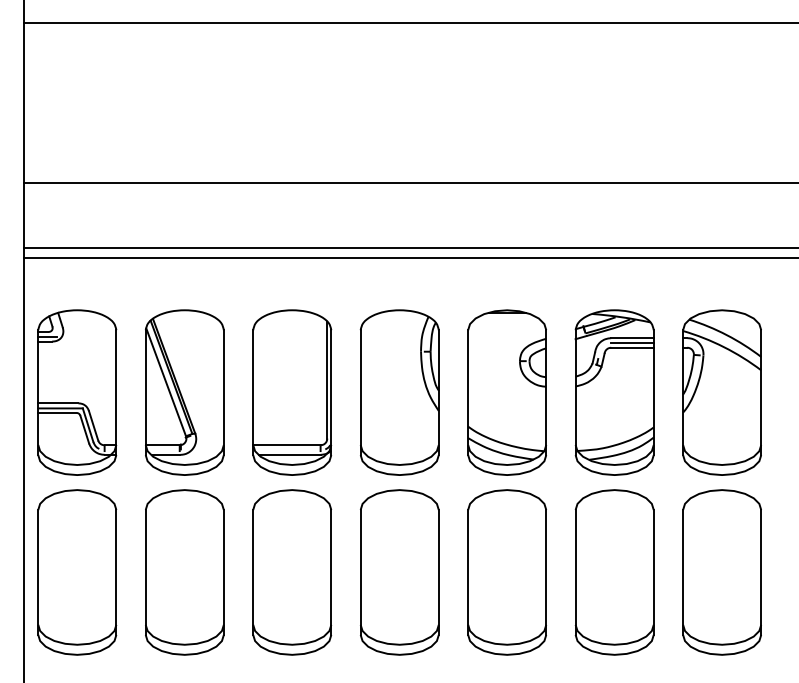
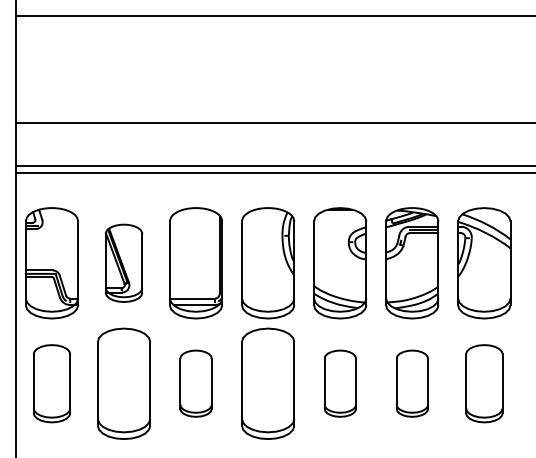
part: (183, 392) -> (123, 263), size x0.7
part: (76, 571) -> (51, 383), size x0.7
part: (291, 571) -> (195, 383), size x0.6
part: (507, 571) -> (340, 383), size x0.6
part: (615, 571) -> (412, 383), size x0.6
part: (722, 571) -> (484, 383), size x0.7

